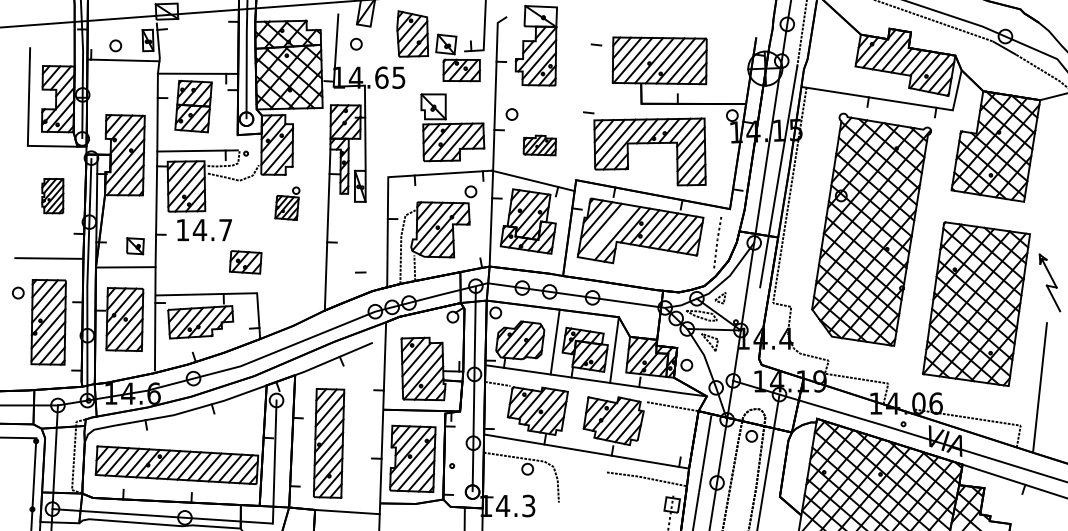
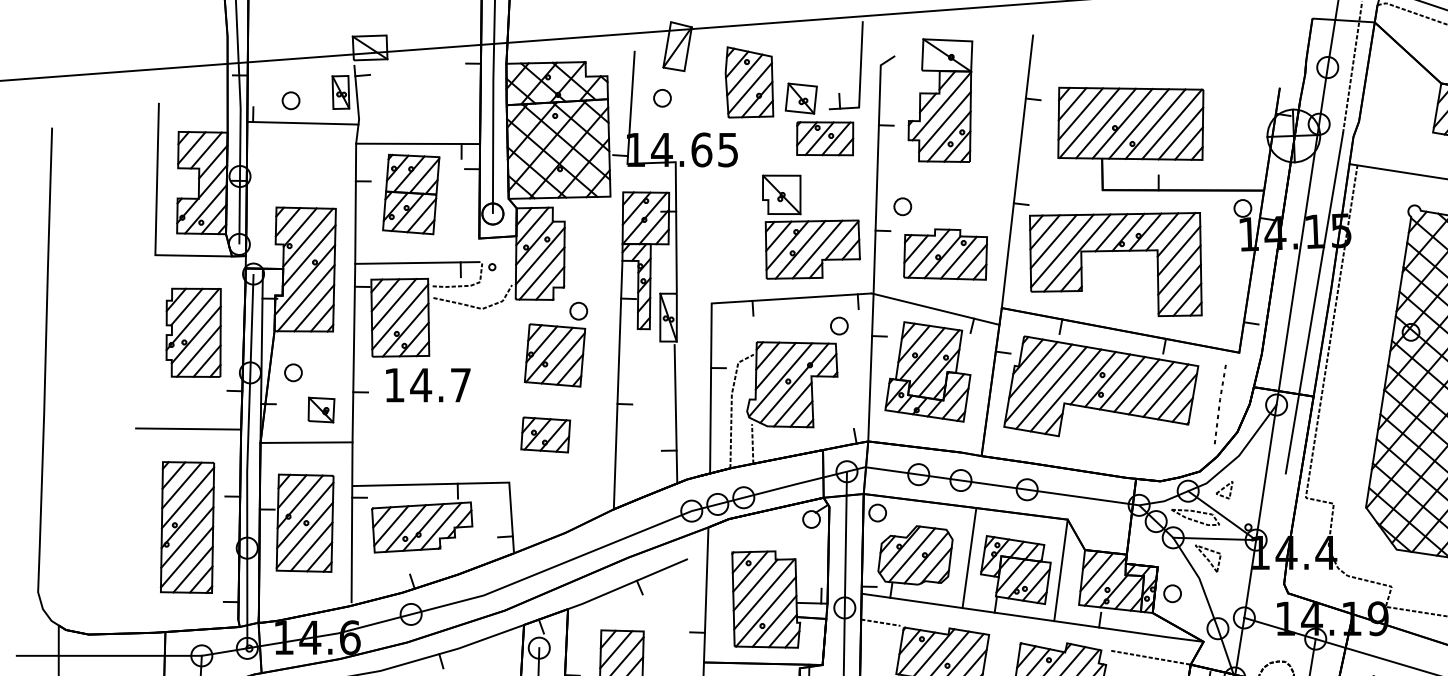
line: (586, 91) -> (1017, 171), added
part: (539, 145) -> (945, 254), size x1.67
part: (52, 195) -> (193, 331), size x1.67
part: (287, 203) -> (556, 344), size x1.67
line: (608, 231) -> (1051, 387), added
line: (364, 248) -> (675, 413), added
part: (245, 262) -> (545, 435), moved
part: (18, 292) -> (293, 371), moved

